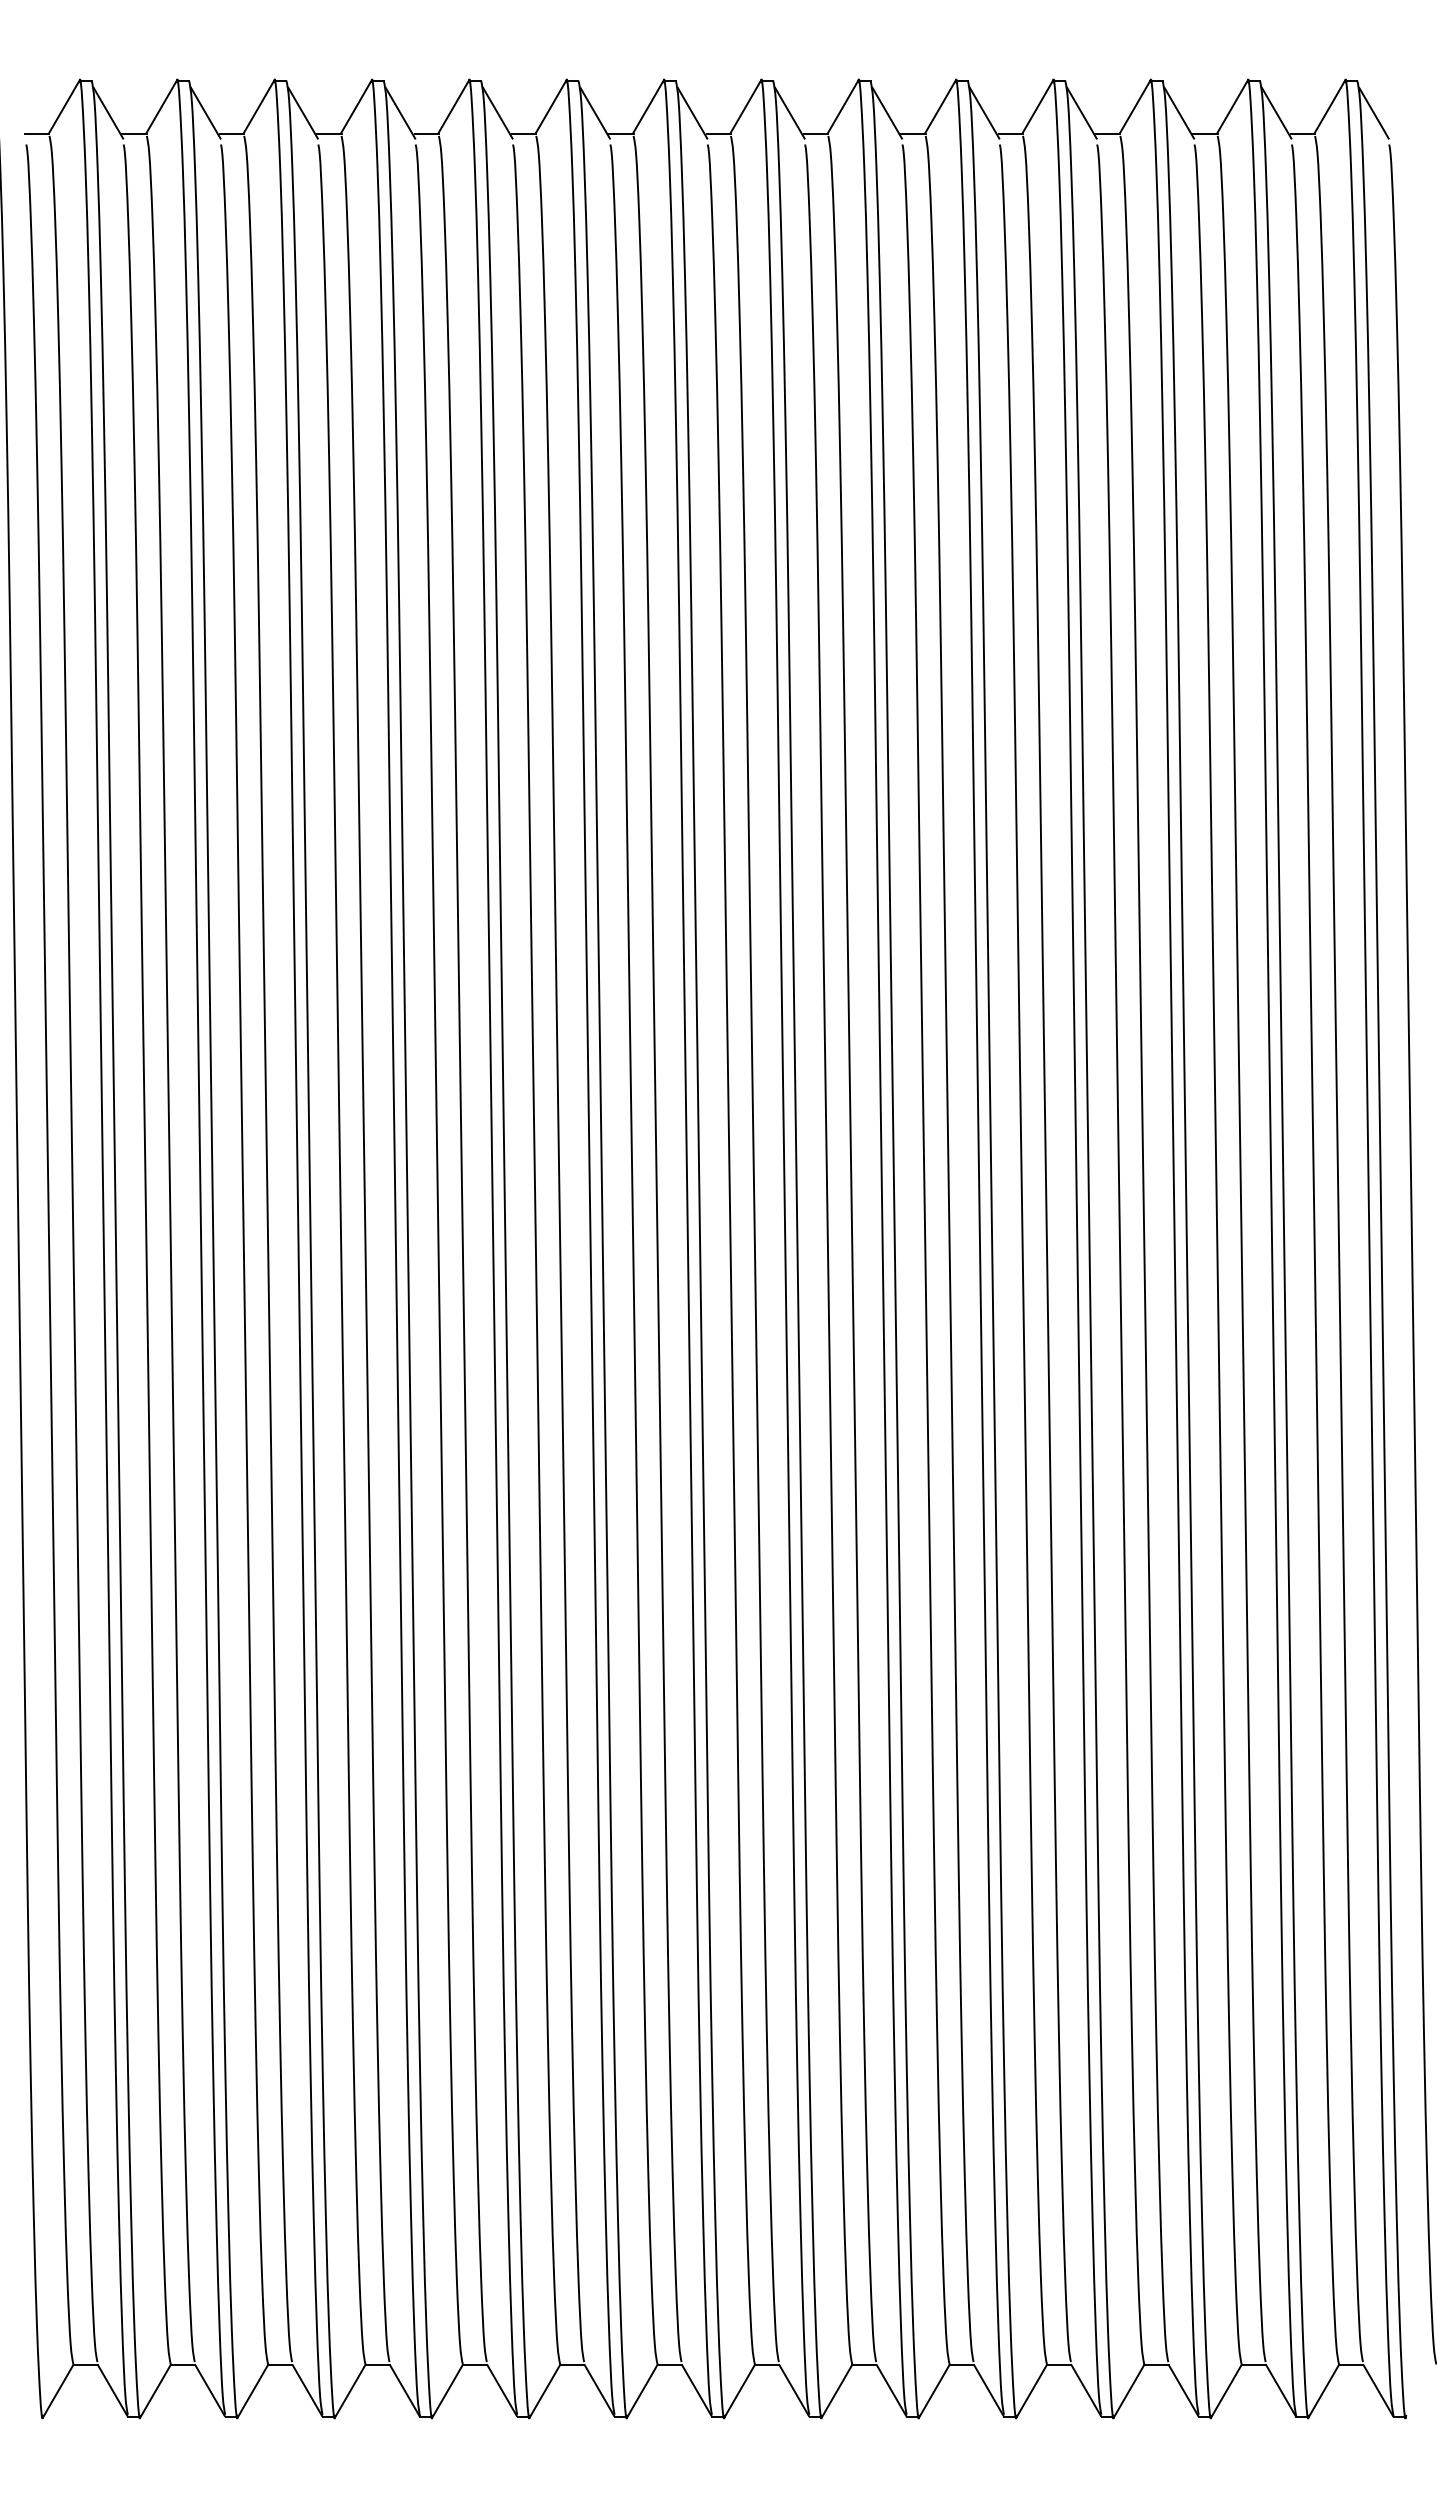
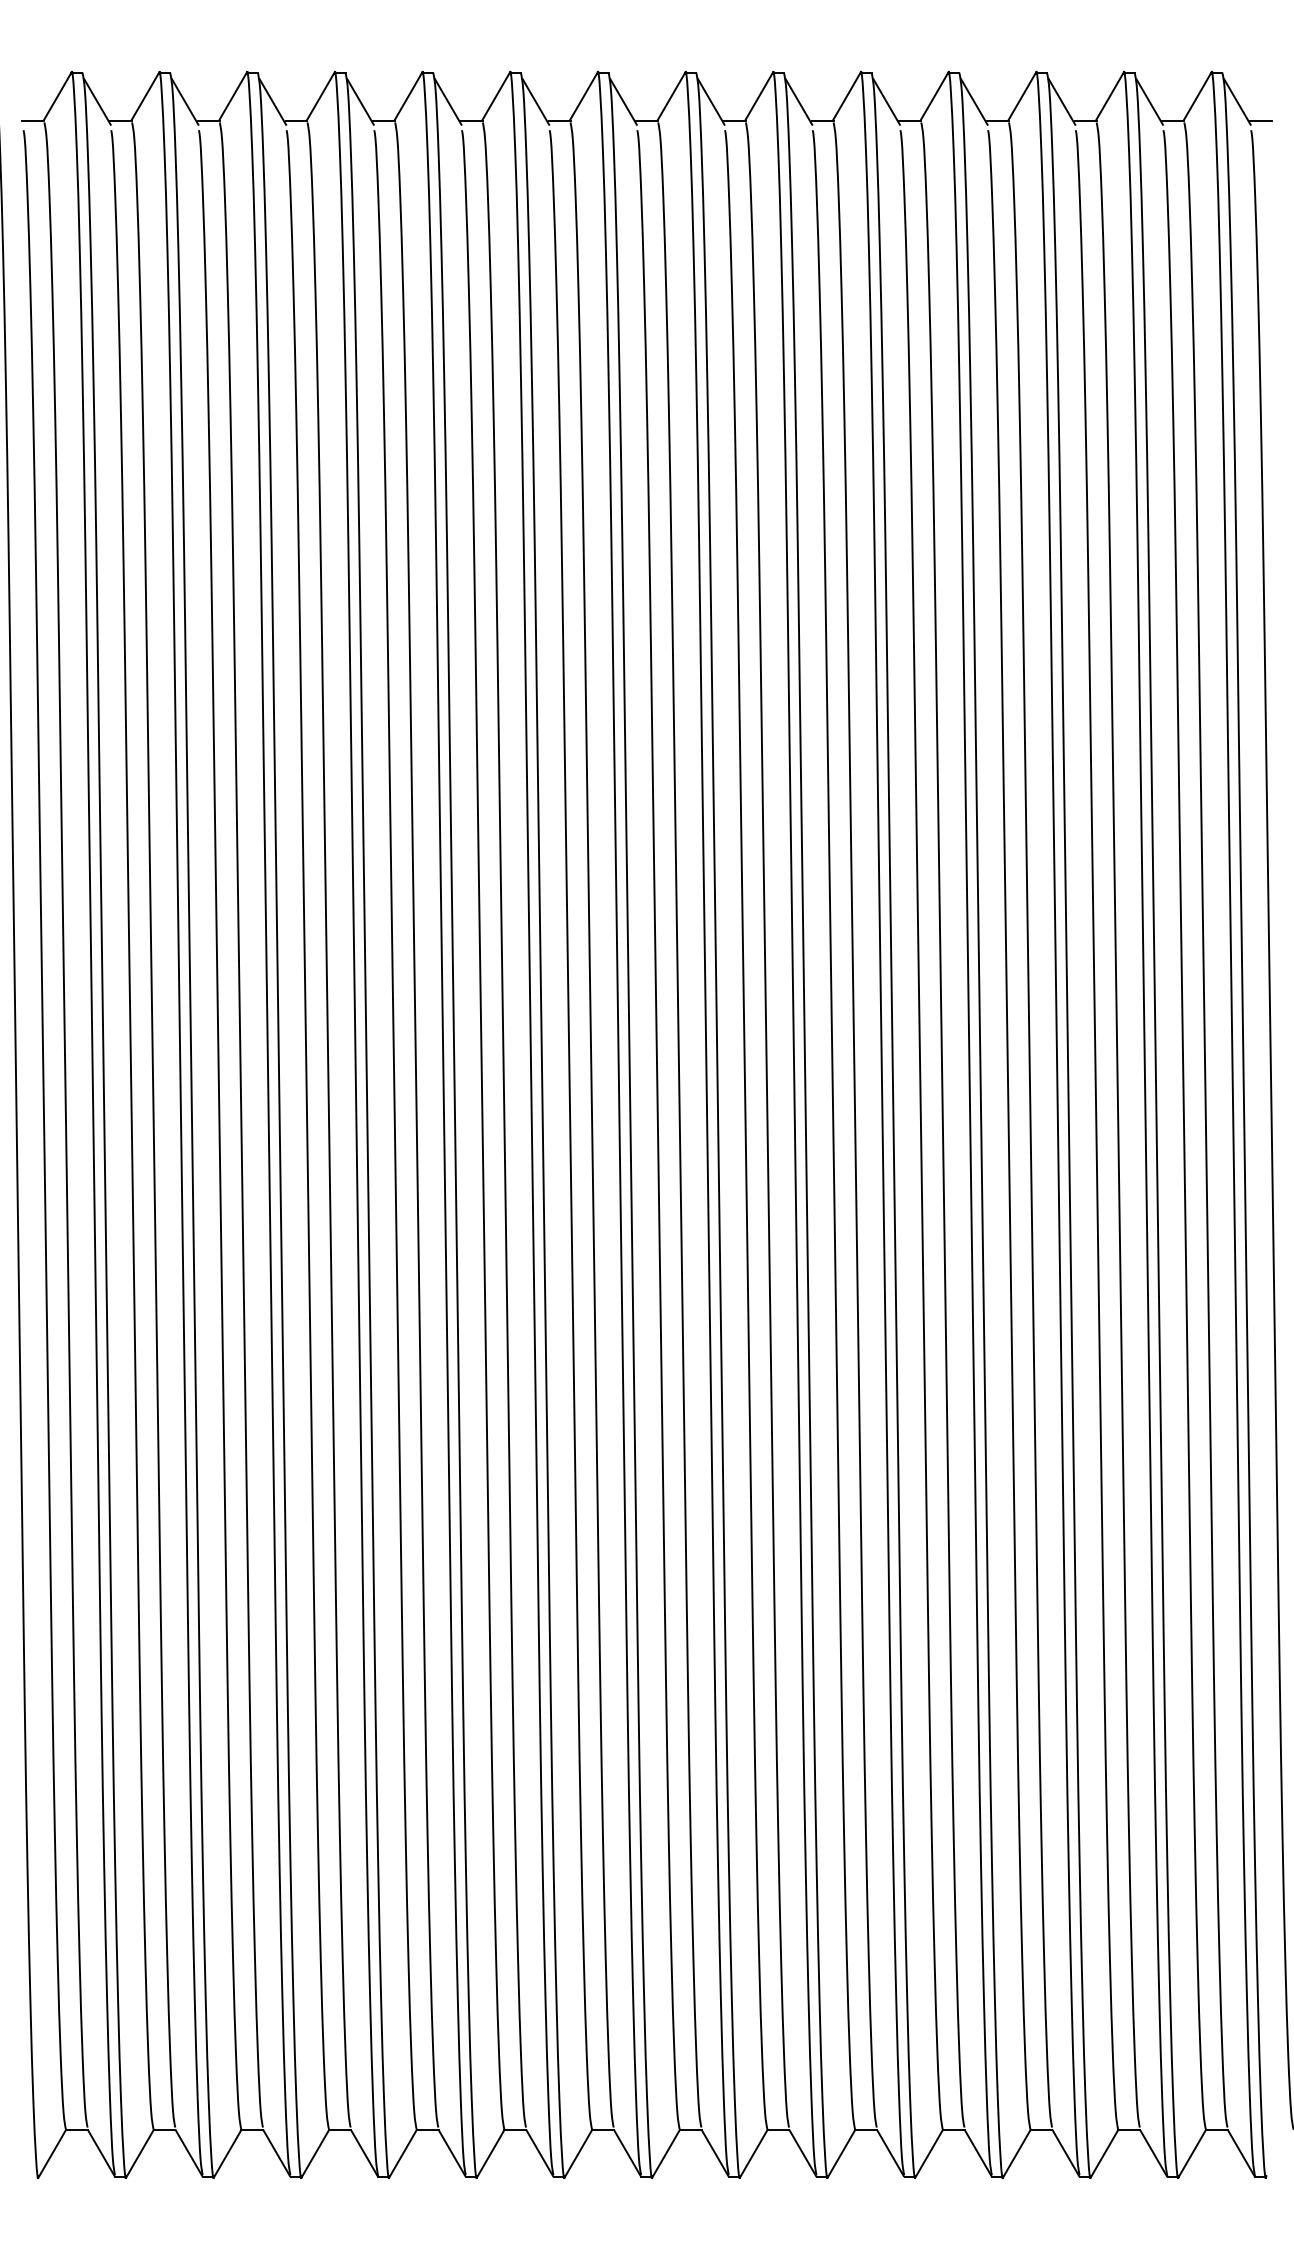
line: (1400, 133) -> (1261, 120), added

